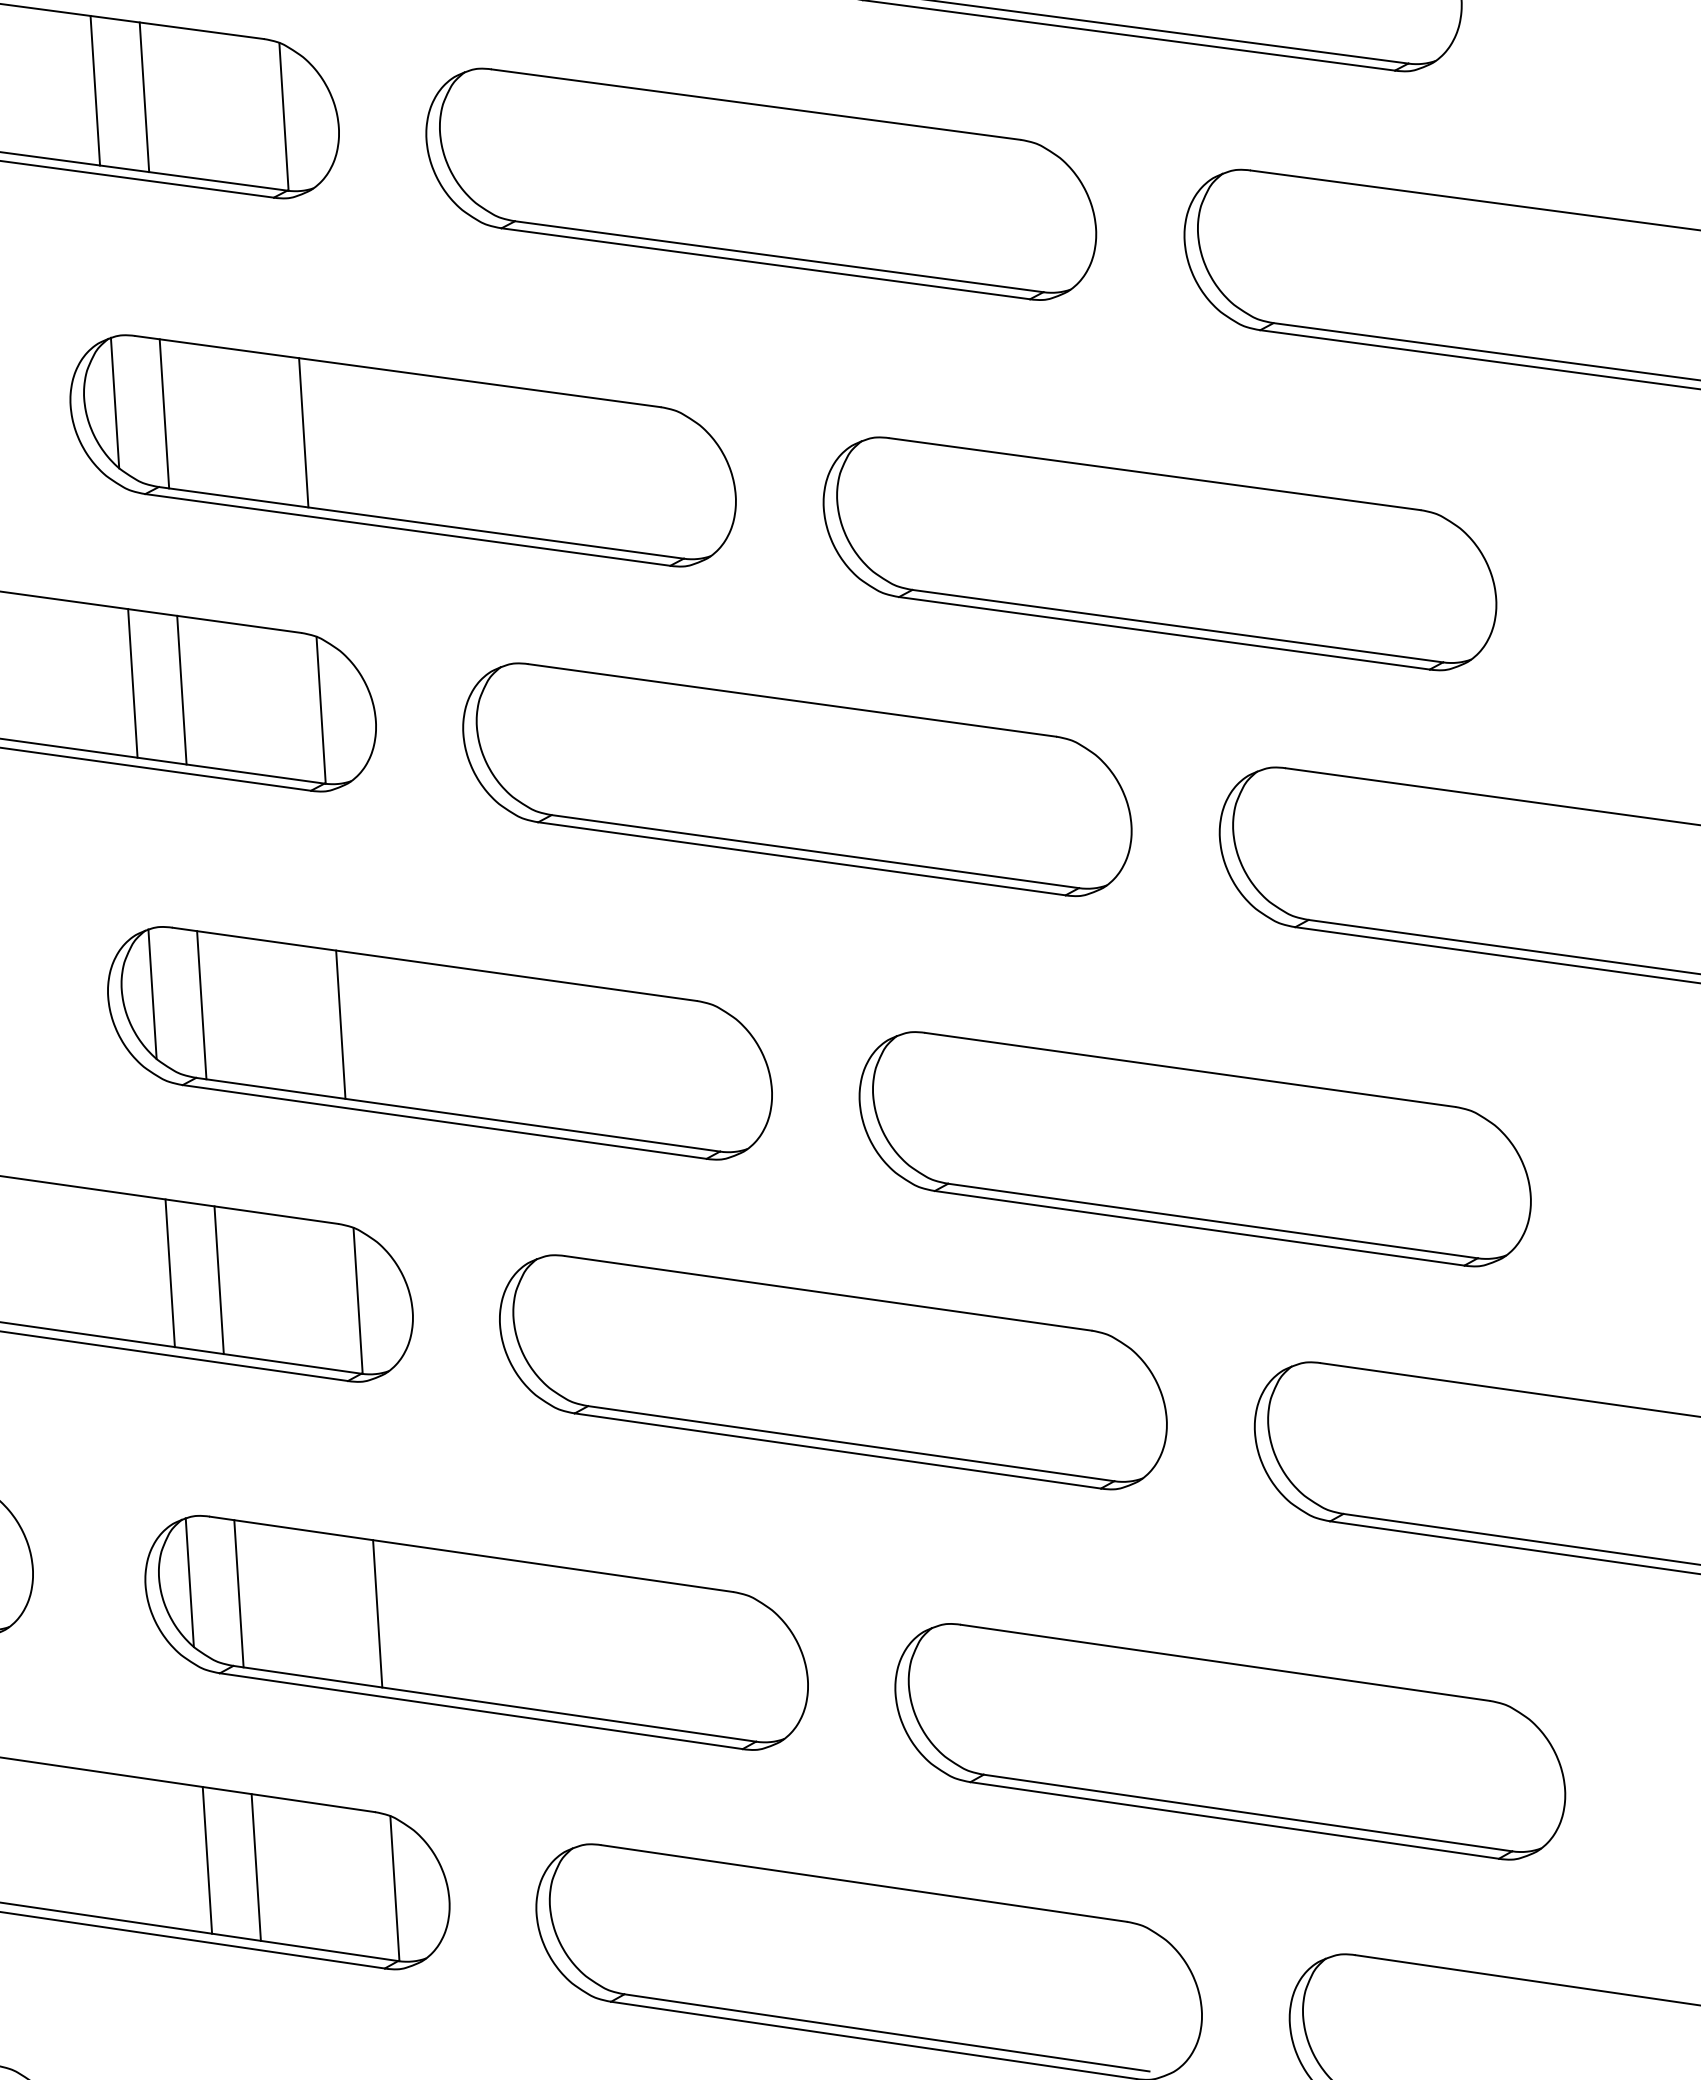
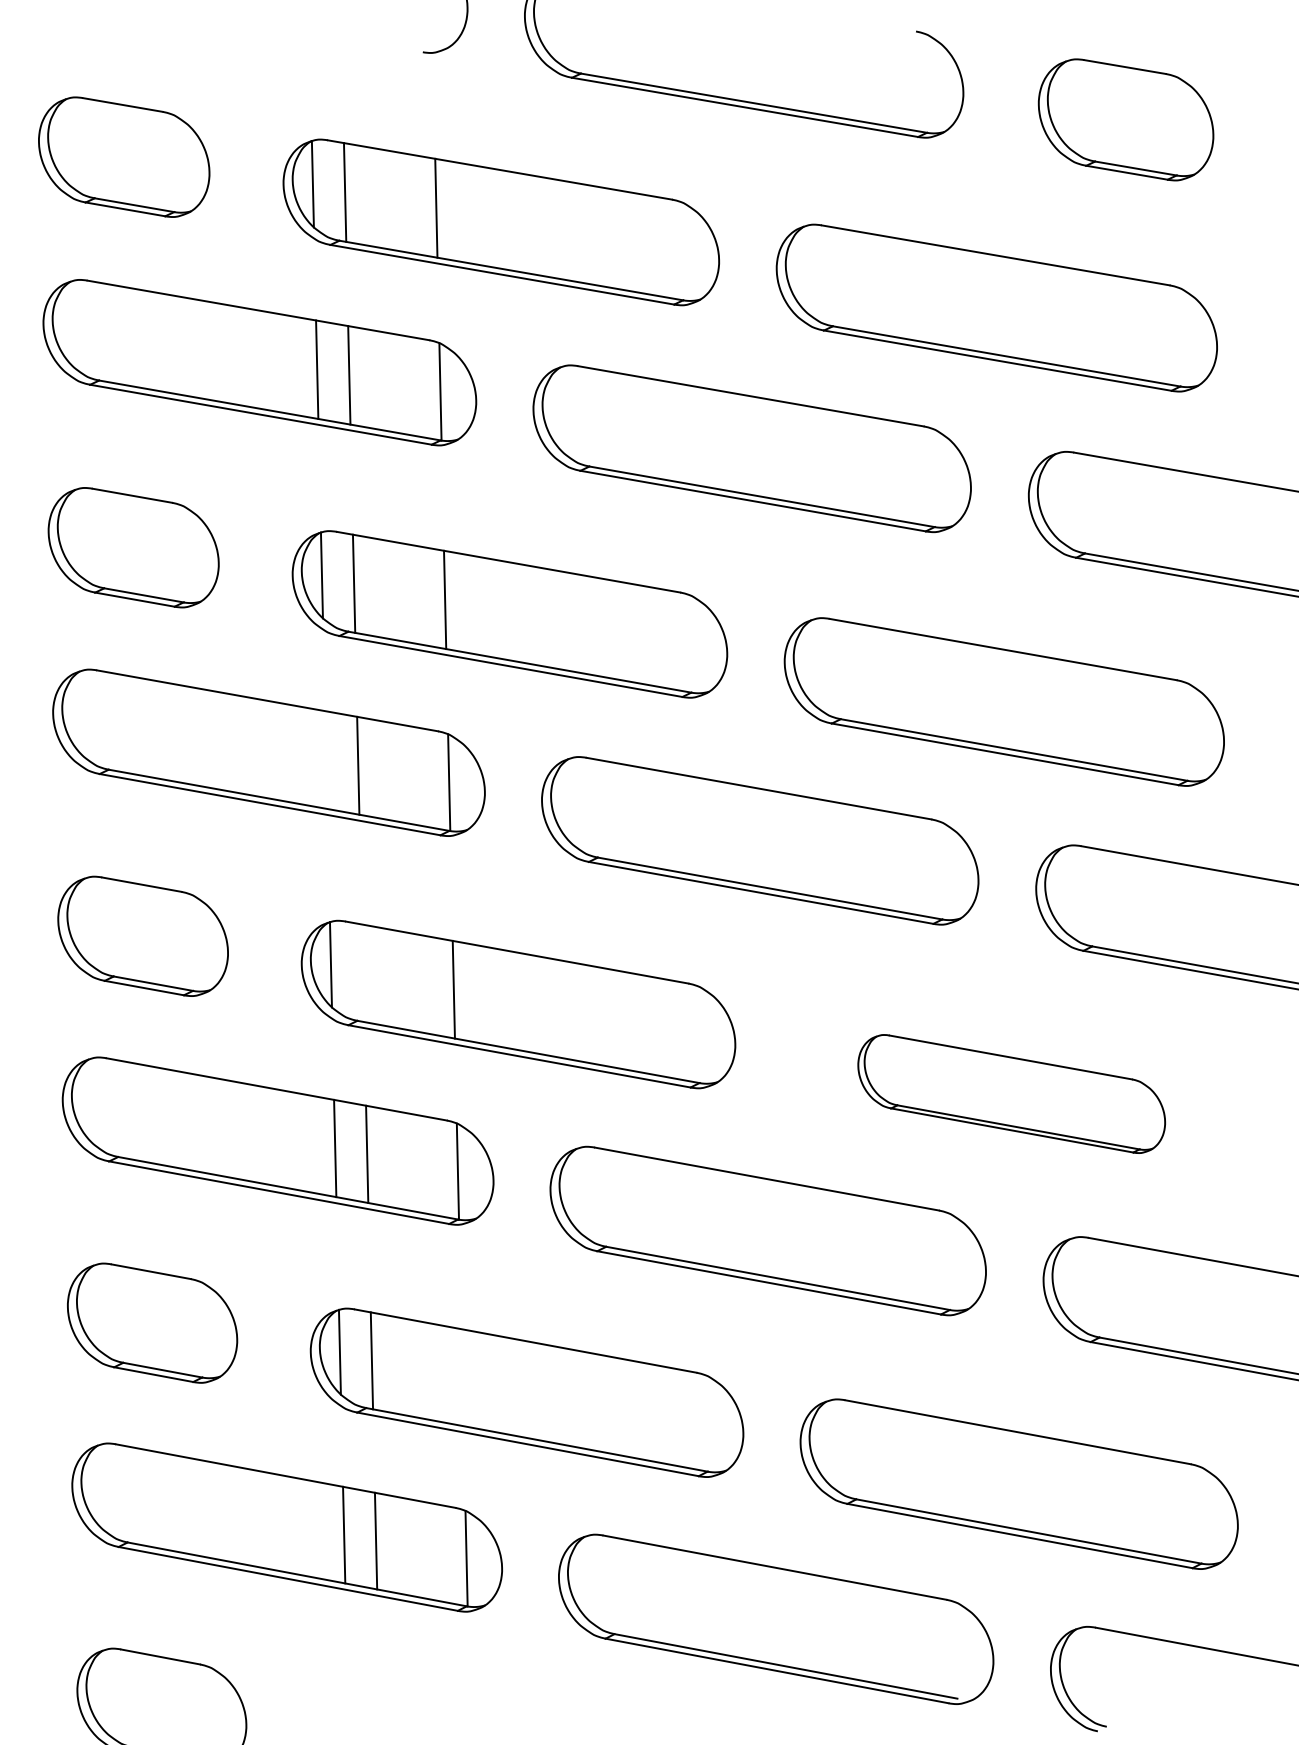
line: (133, 682) -> (326, 759), removed
line: (200, 1005) -> (362, 973), removed
part: (1194, 1148) -> (1011, 1093), size x0.7
line: (377, 1613) -> (462, 1377), removed

